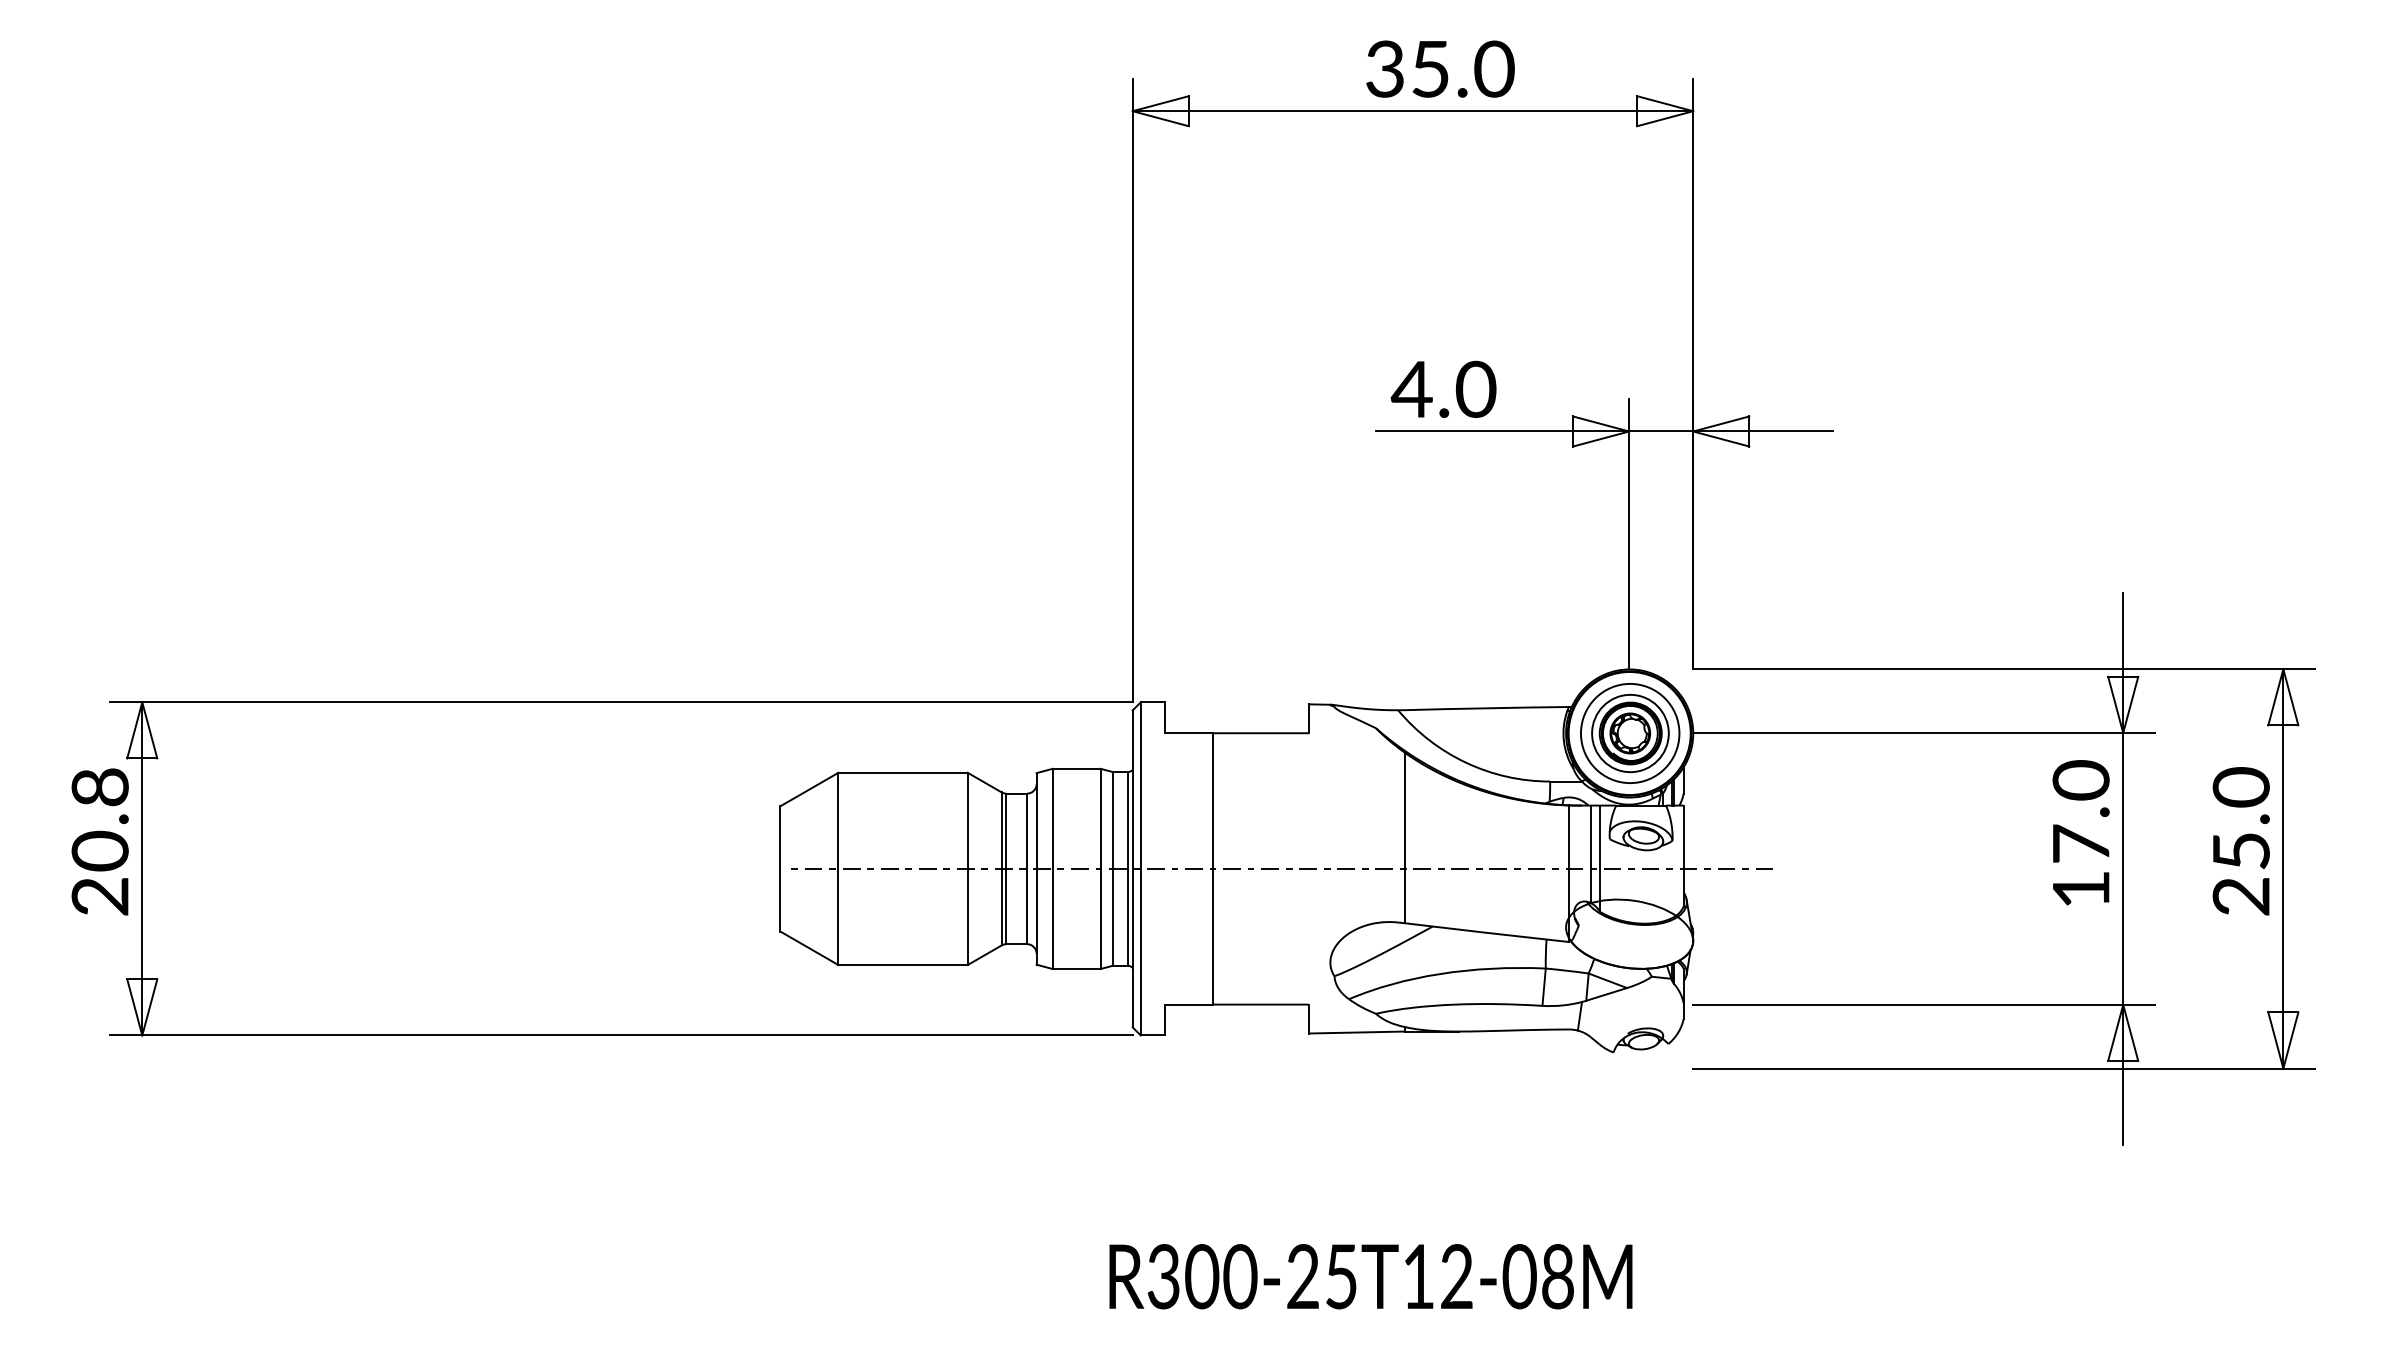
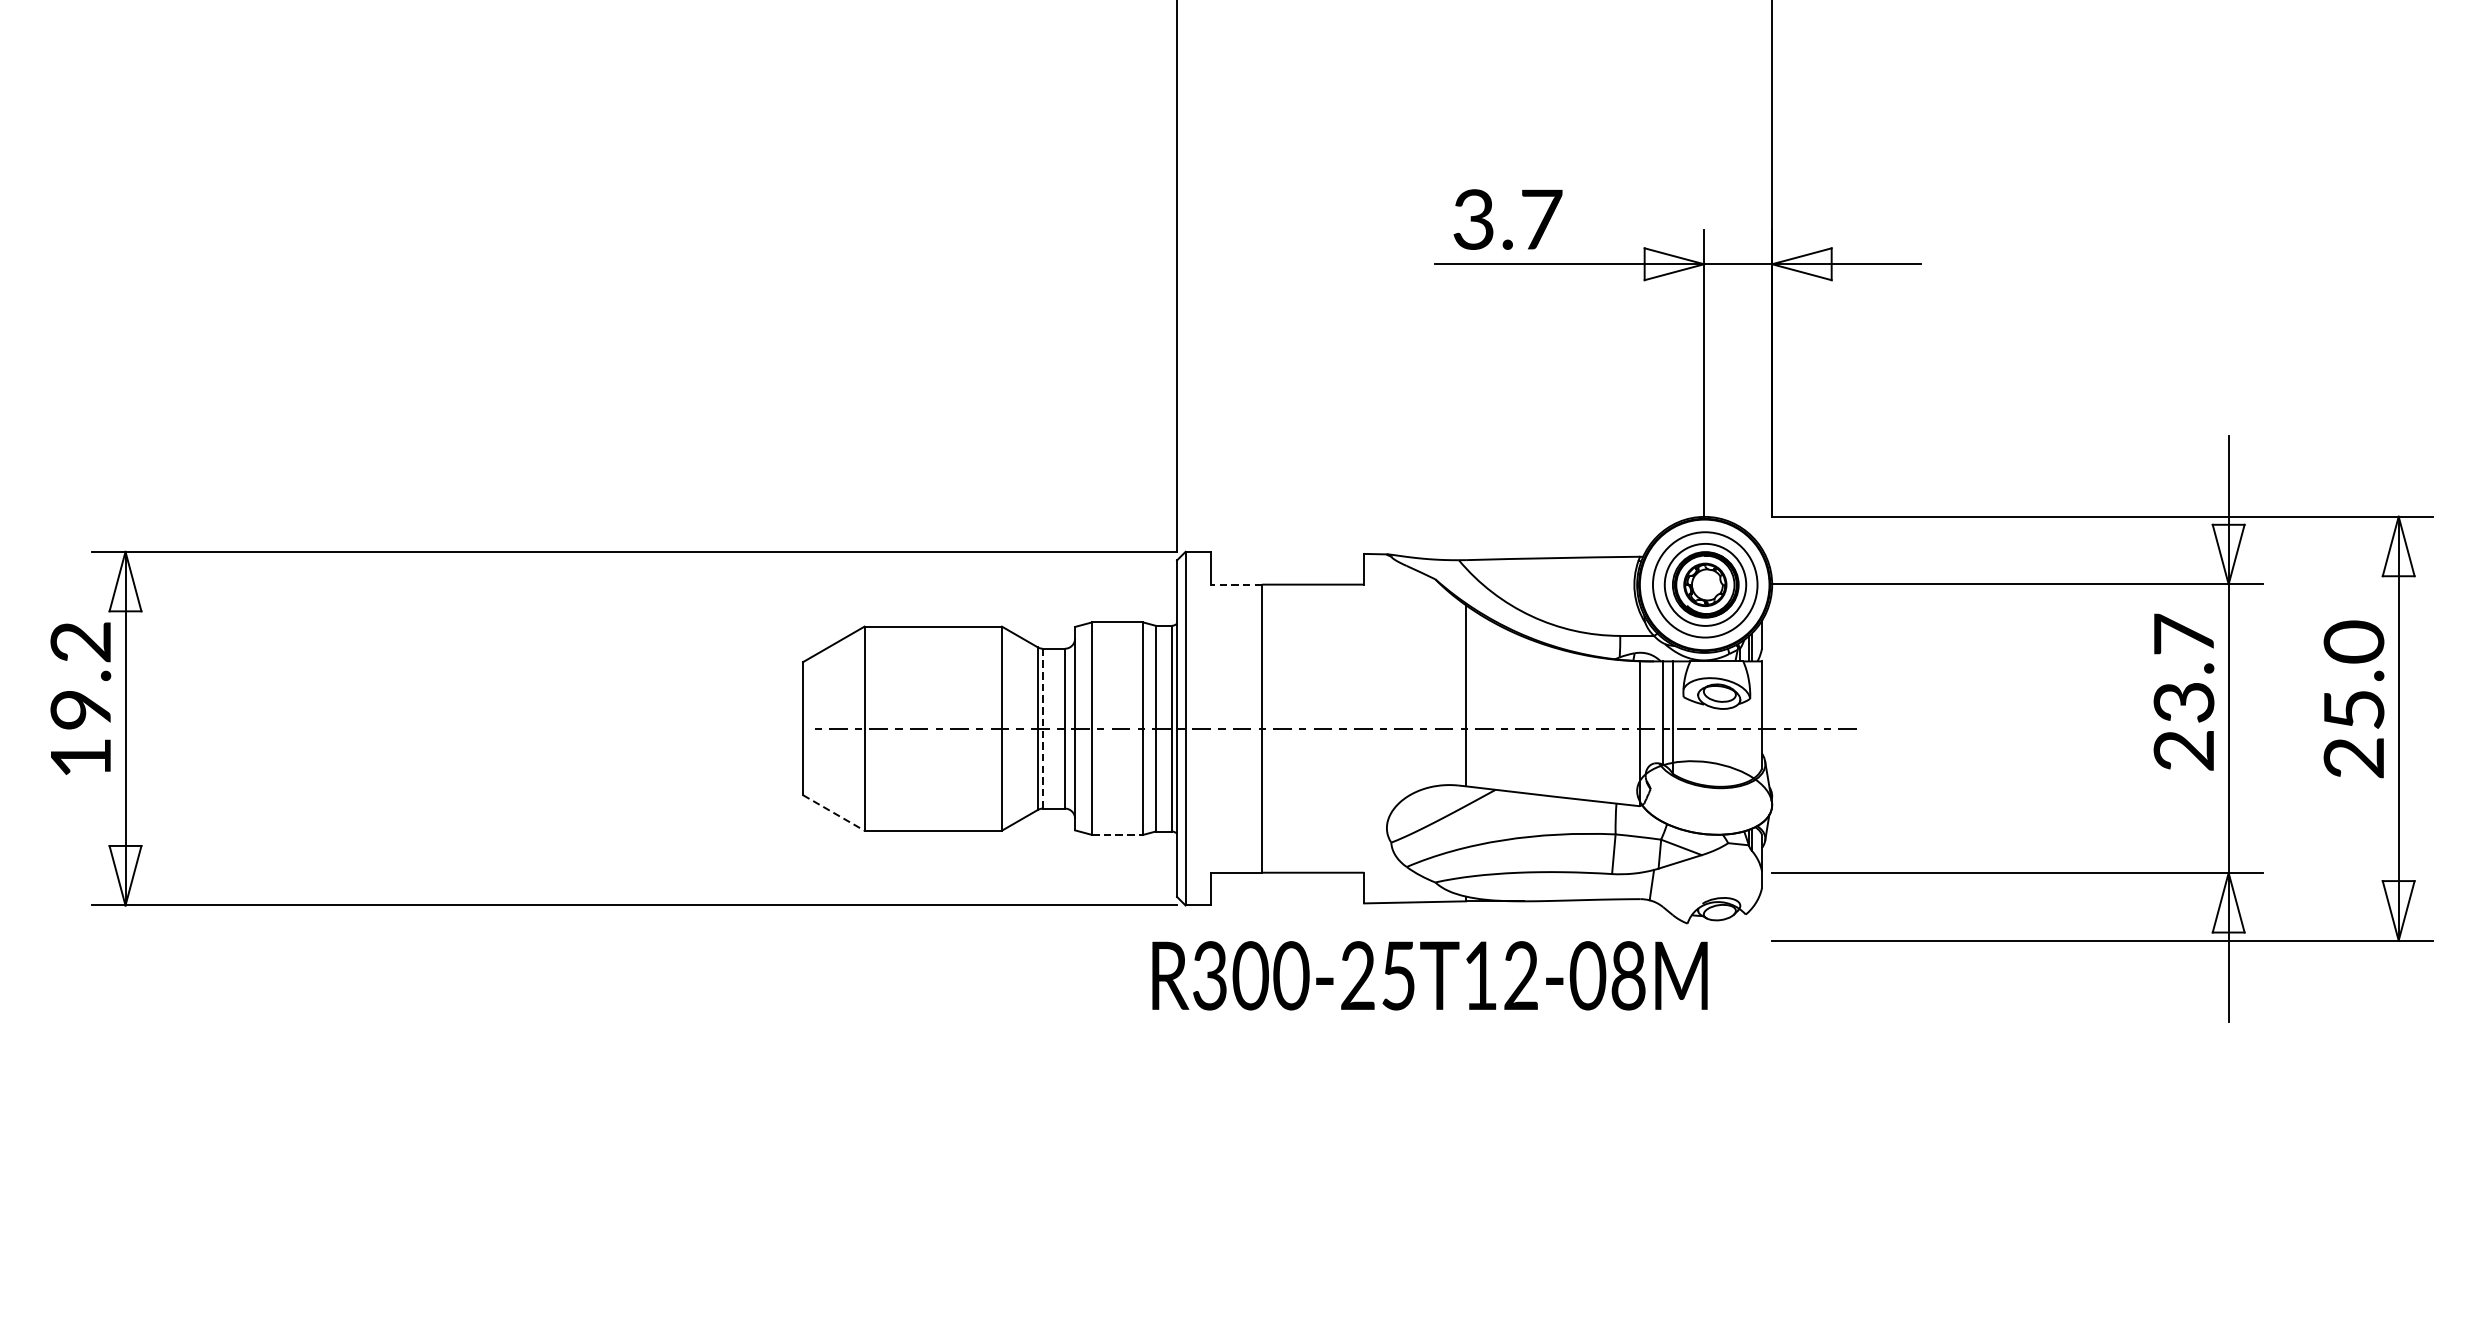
text: (1443, 388) -> (1507, 218), 4.0 -> 3.7
line: (1188, 733) -> (1236, 584), solid -> dashed
text: (2080, 834) -> (2183, 692), 17.0 -> 23.7
text: (99, 841) -> (80, 699), 20.8 -> 19.2
line: (1006, 869) -> (1043, 729), solid -> dashed
line: (809, 948) -> (833, 813), solid -> dashed
line: (1077, 969) -> (1118, 835), solid -> dashed
text: (1370, 1276) -> (1429, 975), moved

